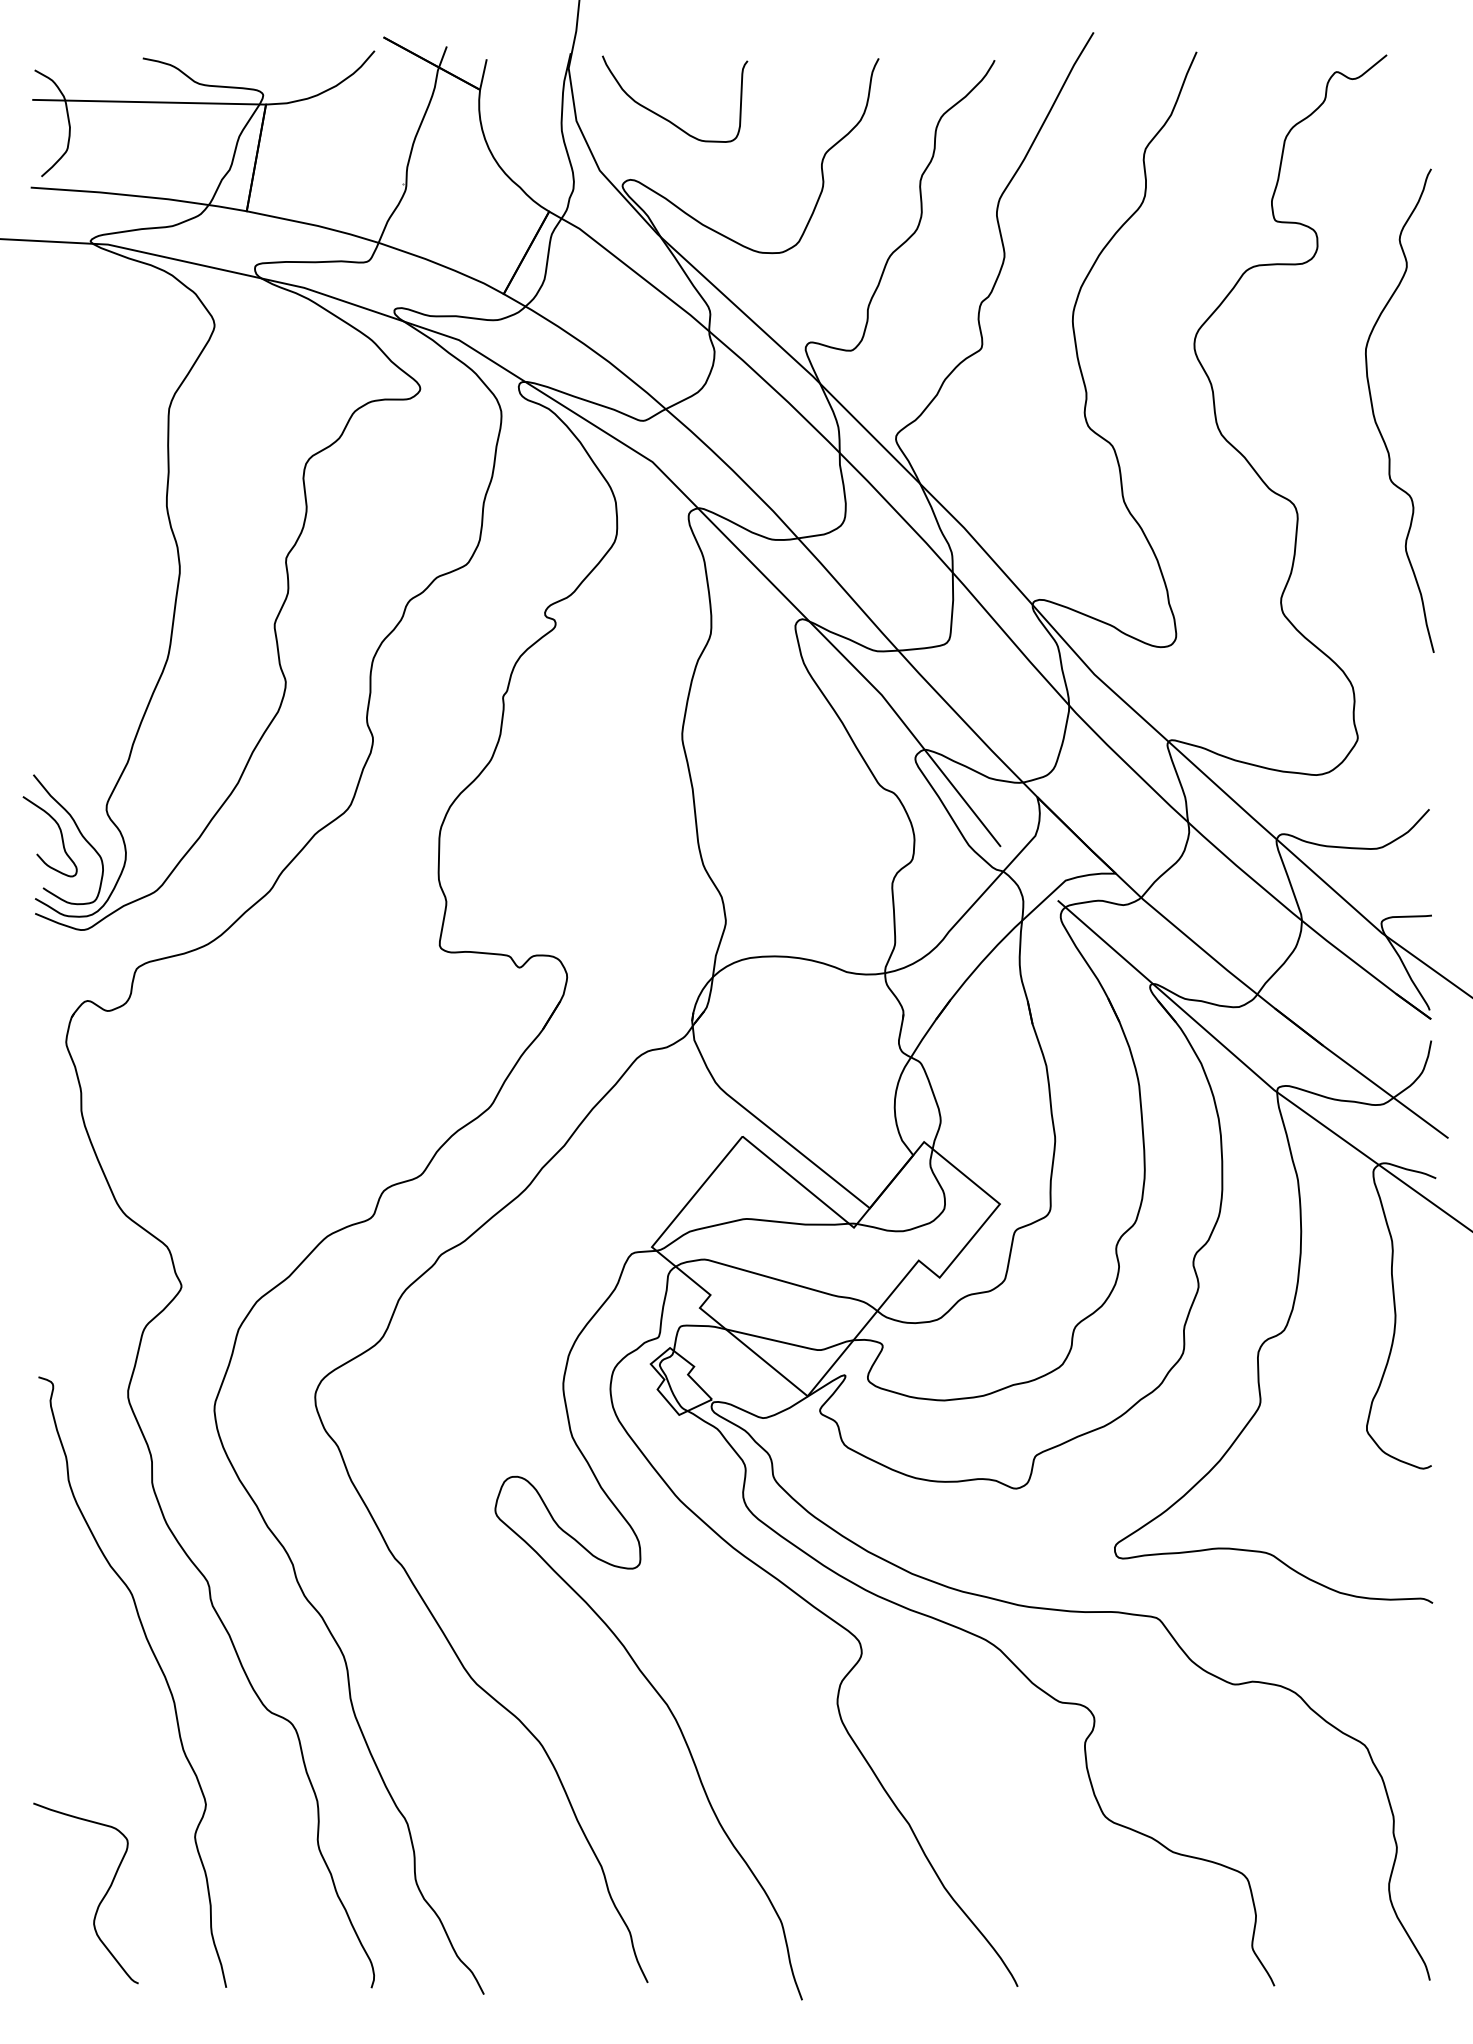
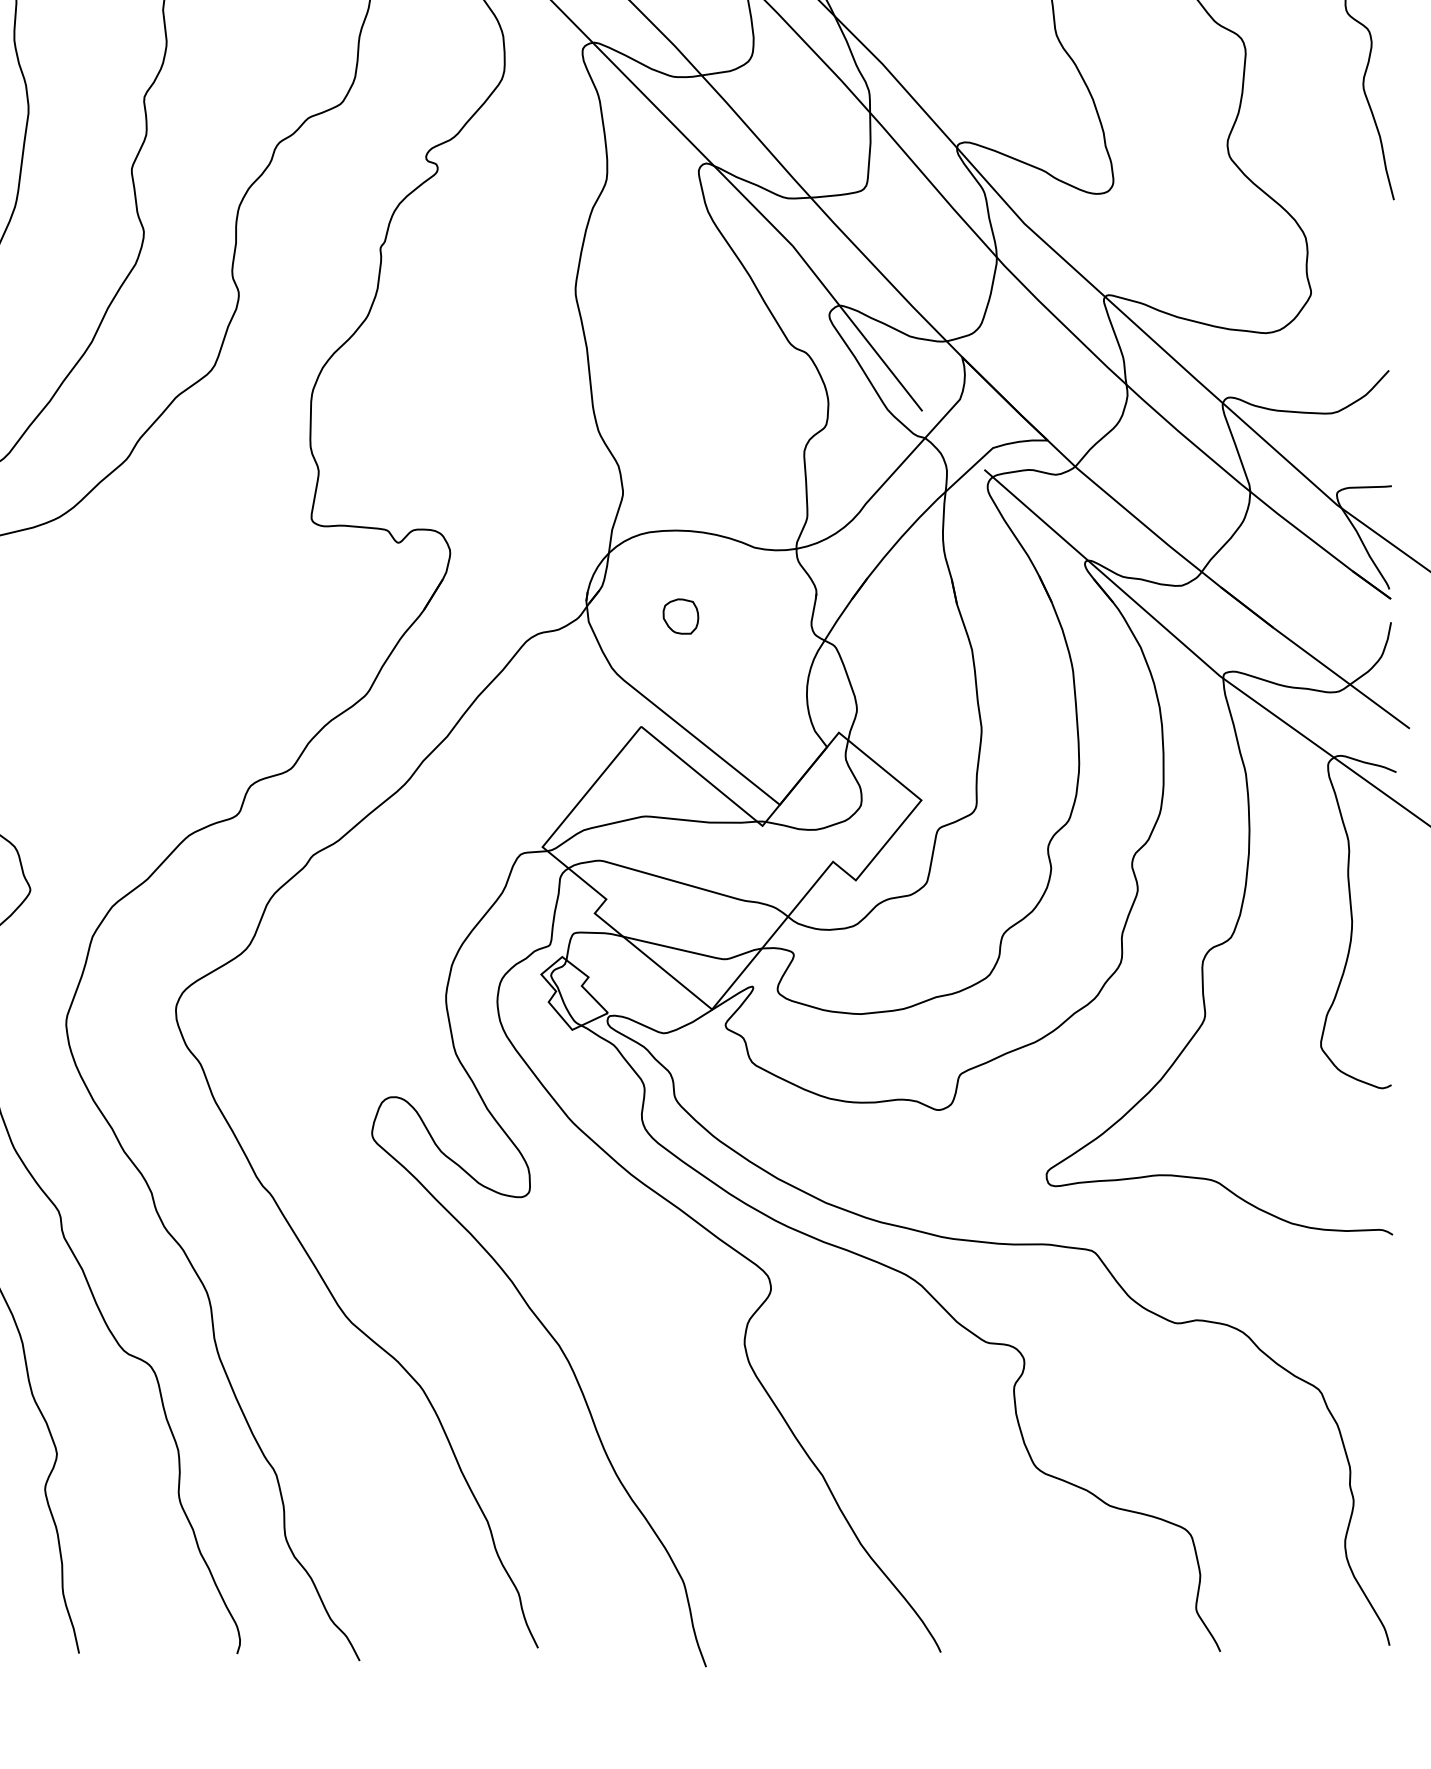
part: (778, 1035) -> (680, 616), added

